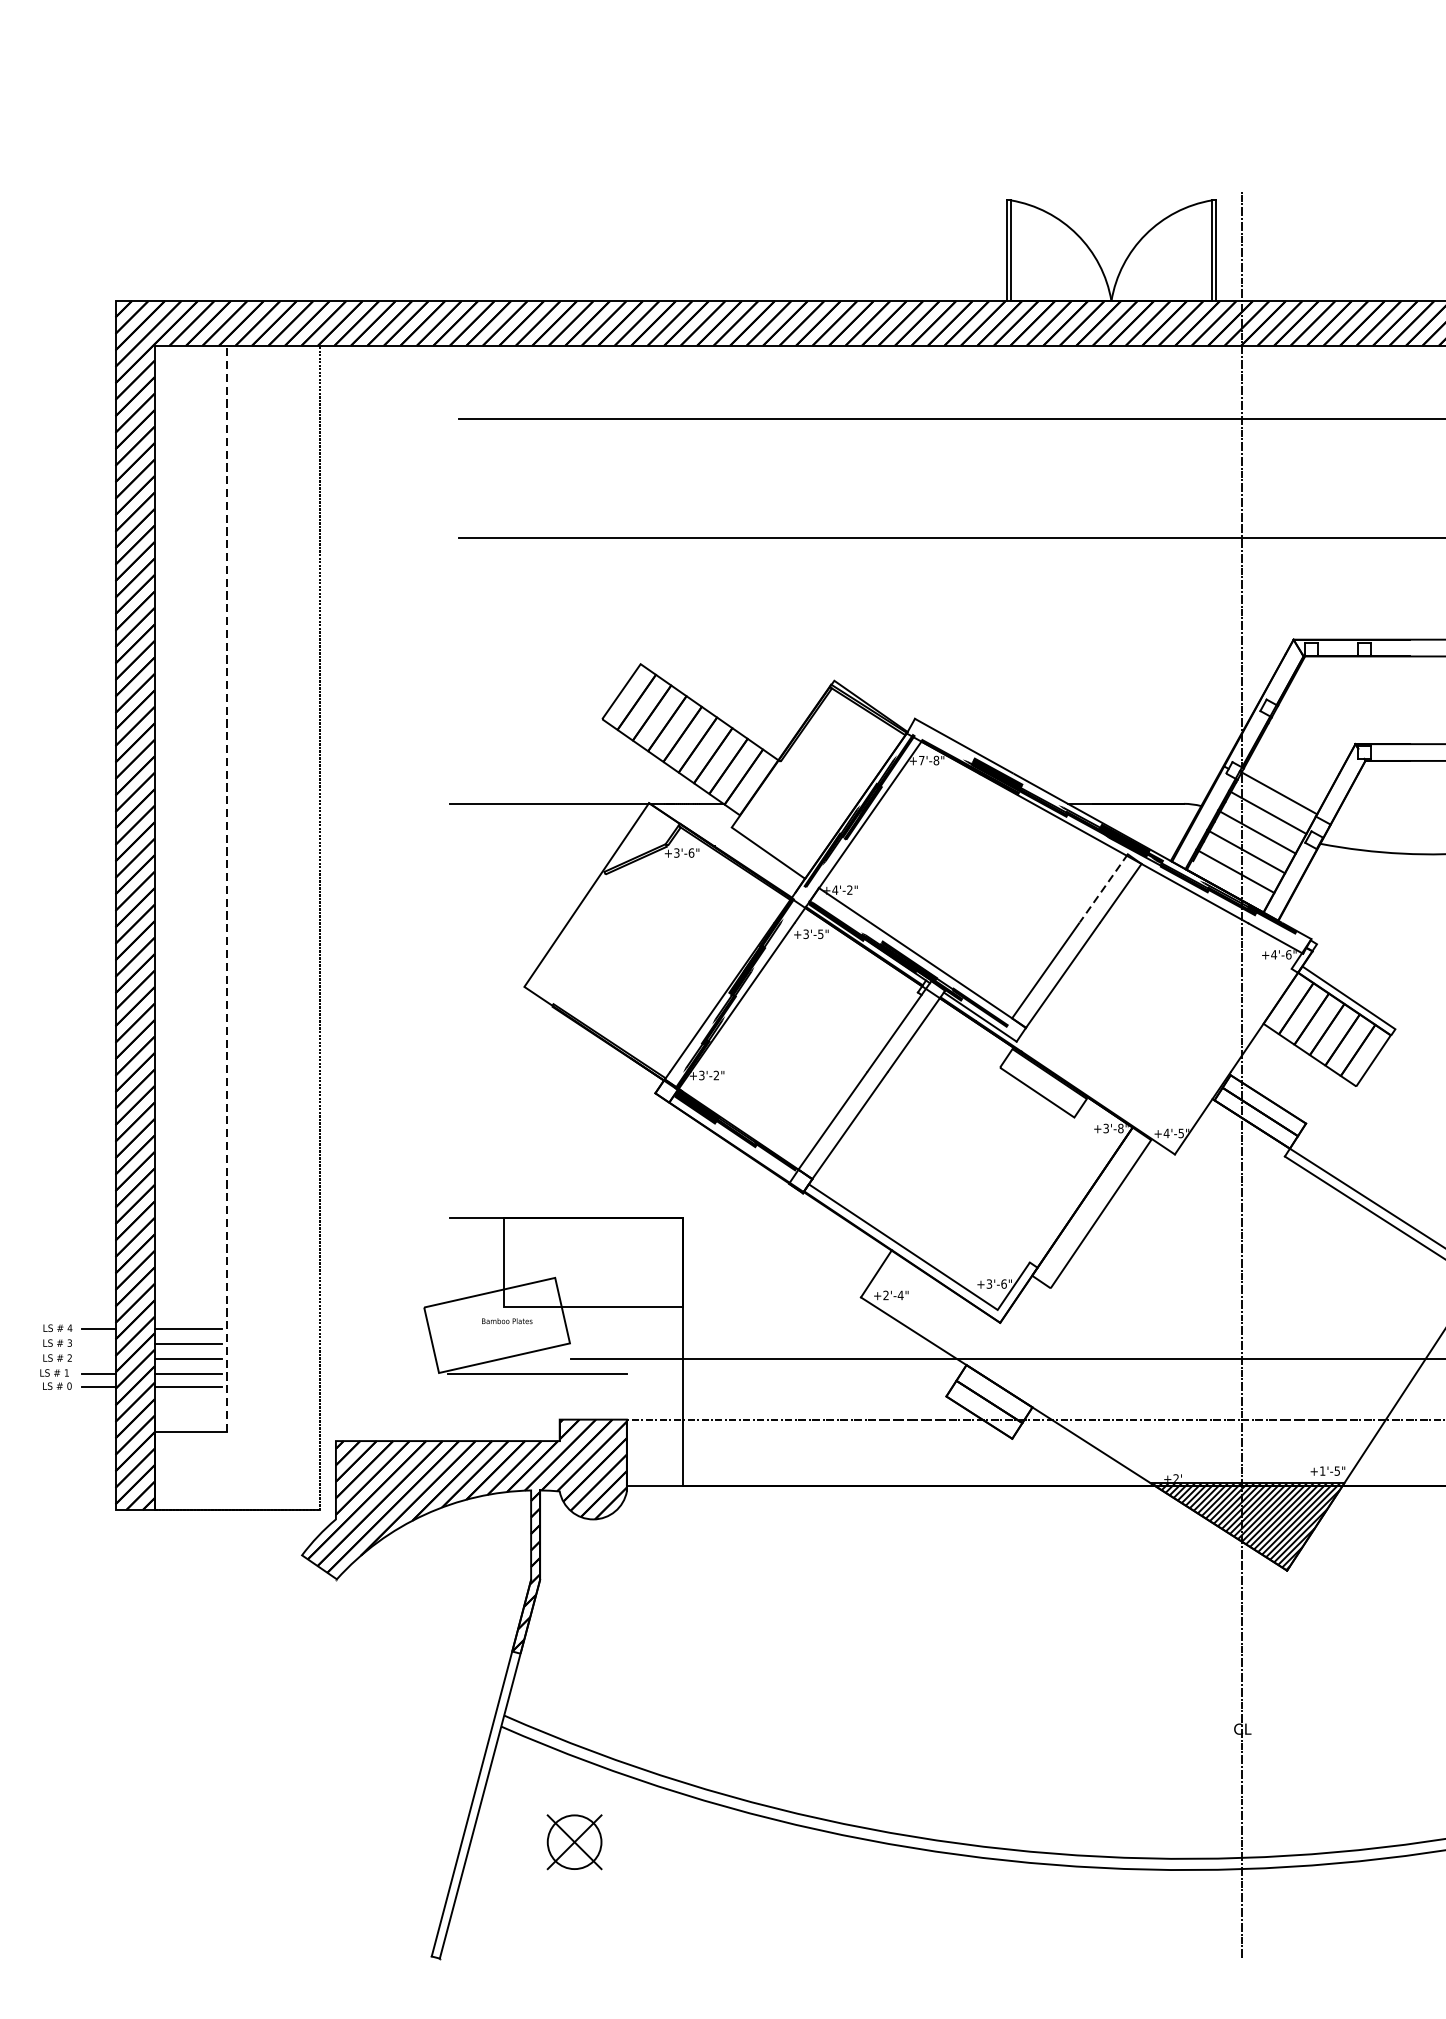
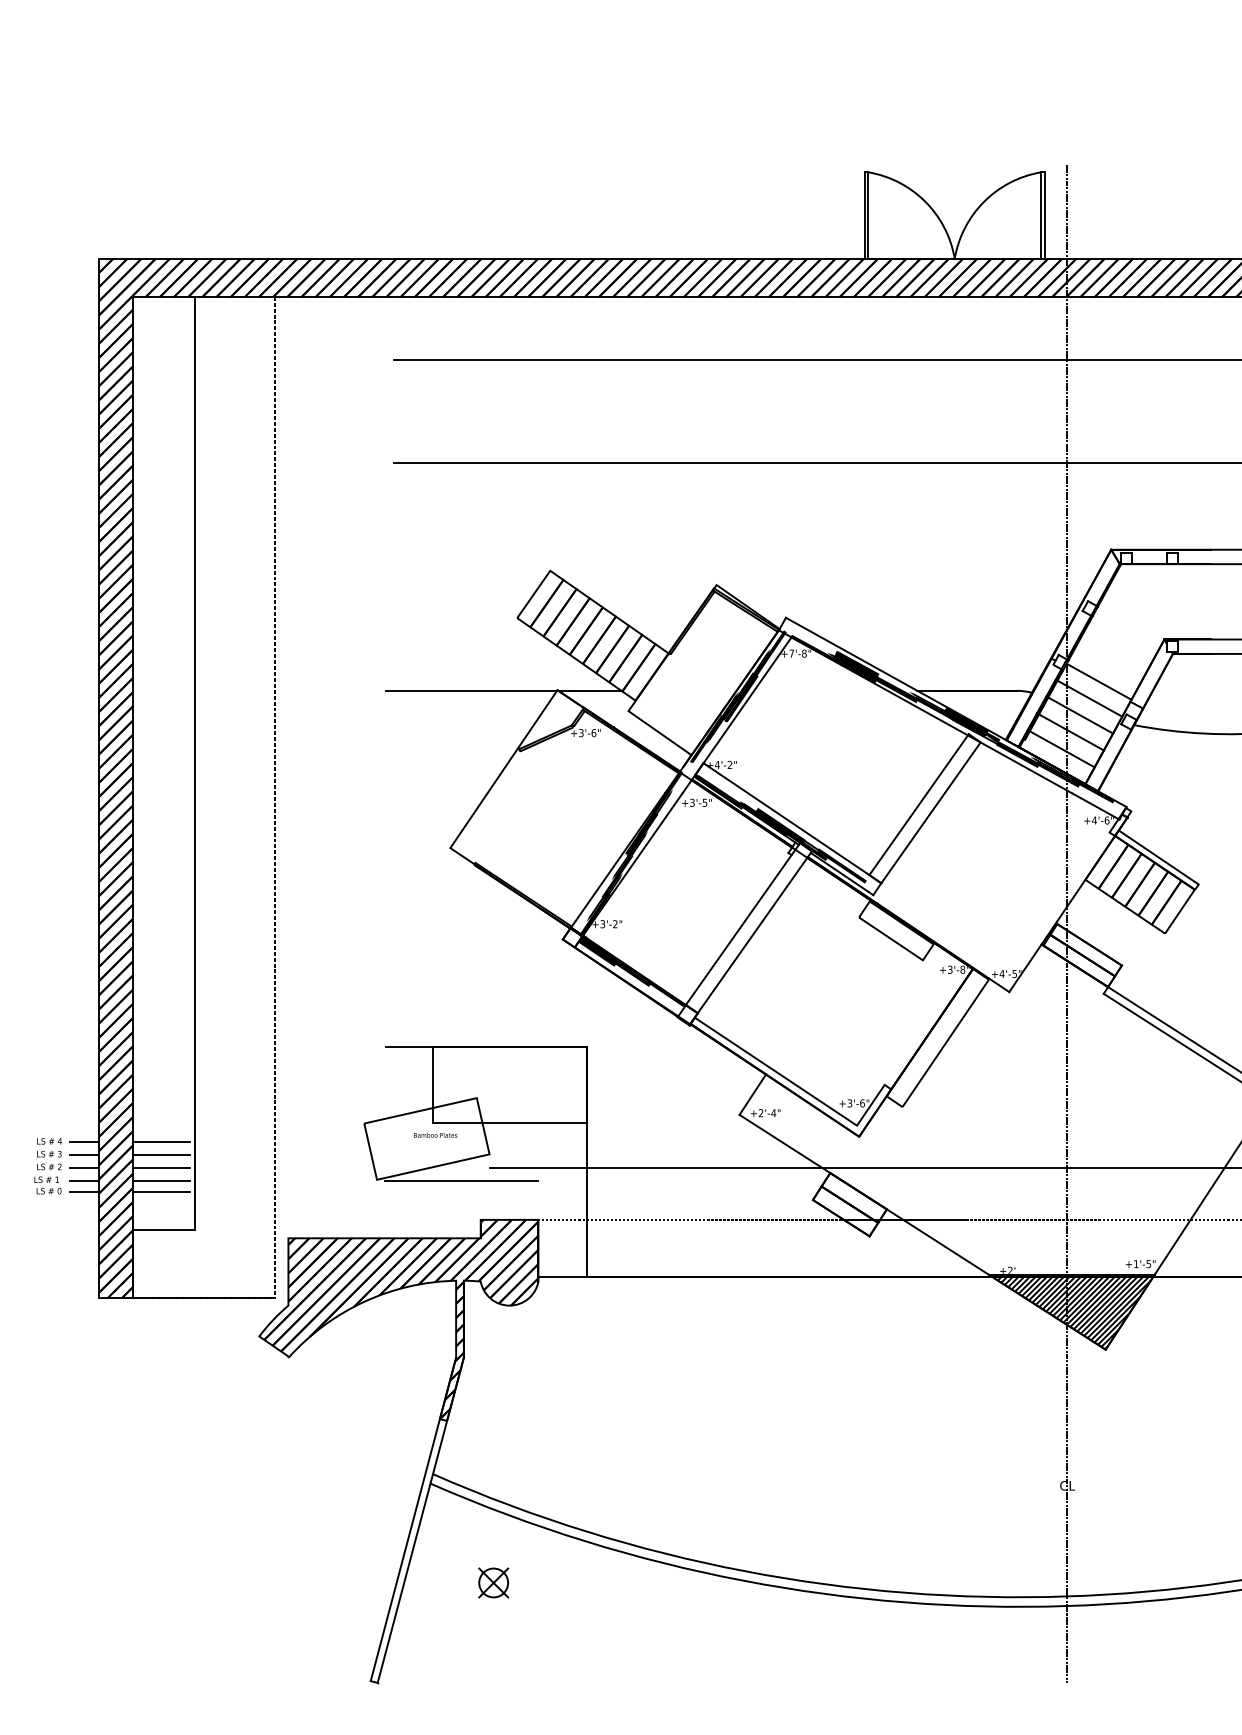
line: (227, 888) -> (195, 763), dashed -> solid
line: (1104, 888) -> (948, 763), dashed -> solid
line: (98, 1343) -> (84, 1154), added
line: (98, 1358) -> (84, 1167), added
part: (574, 1841) -> (493, 1582), size x0.62

